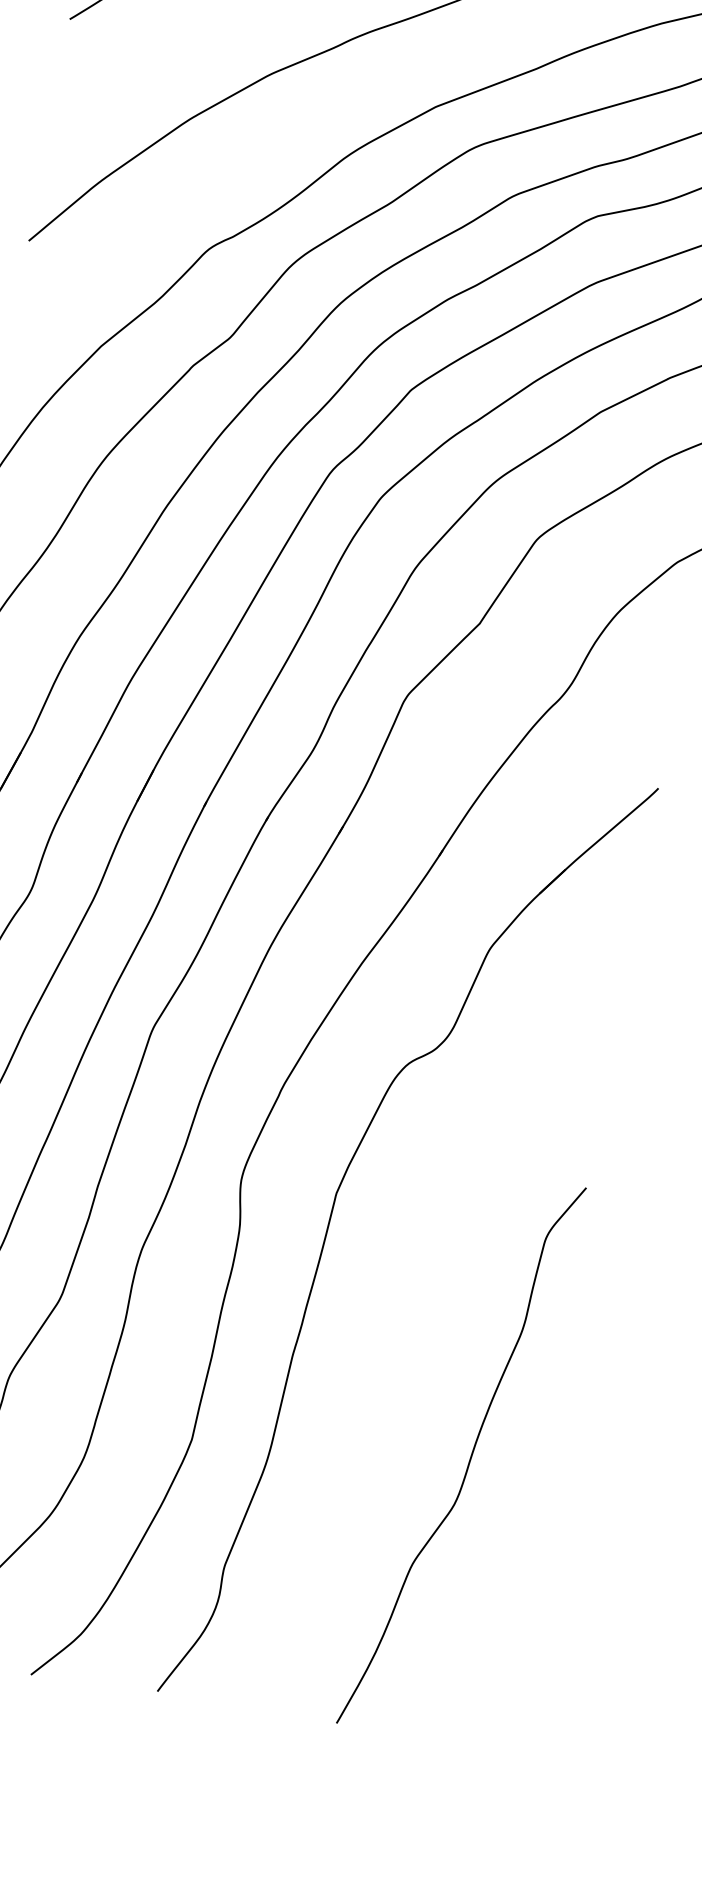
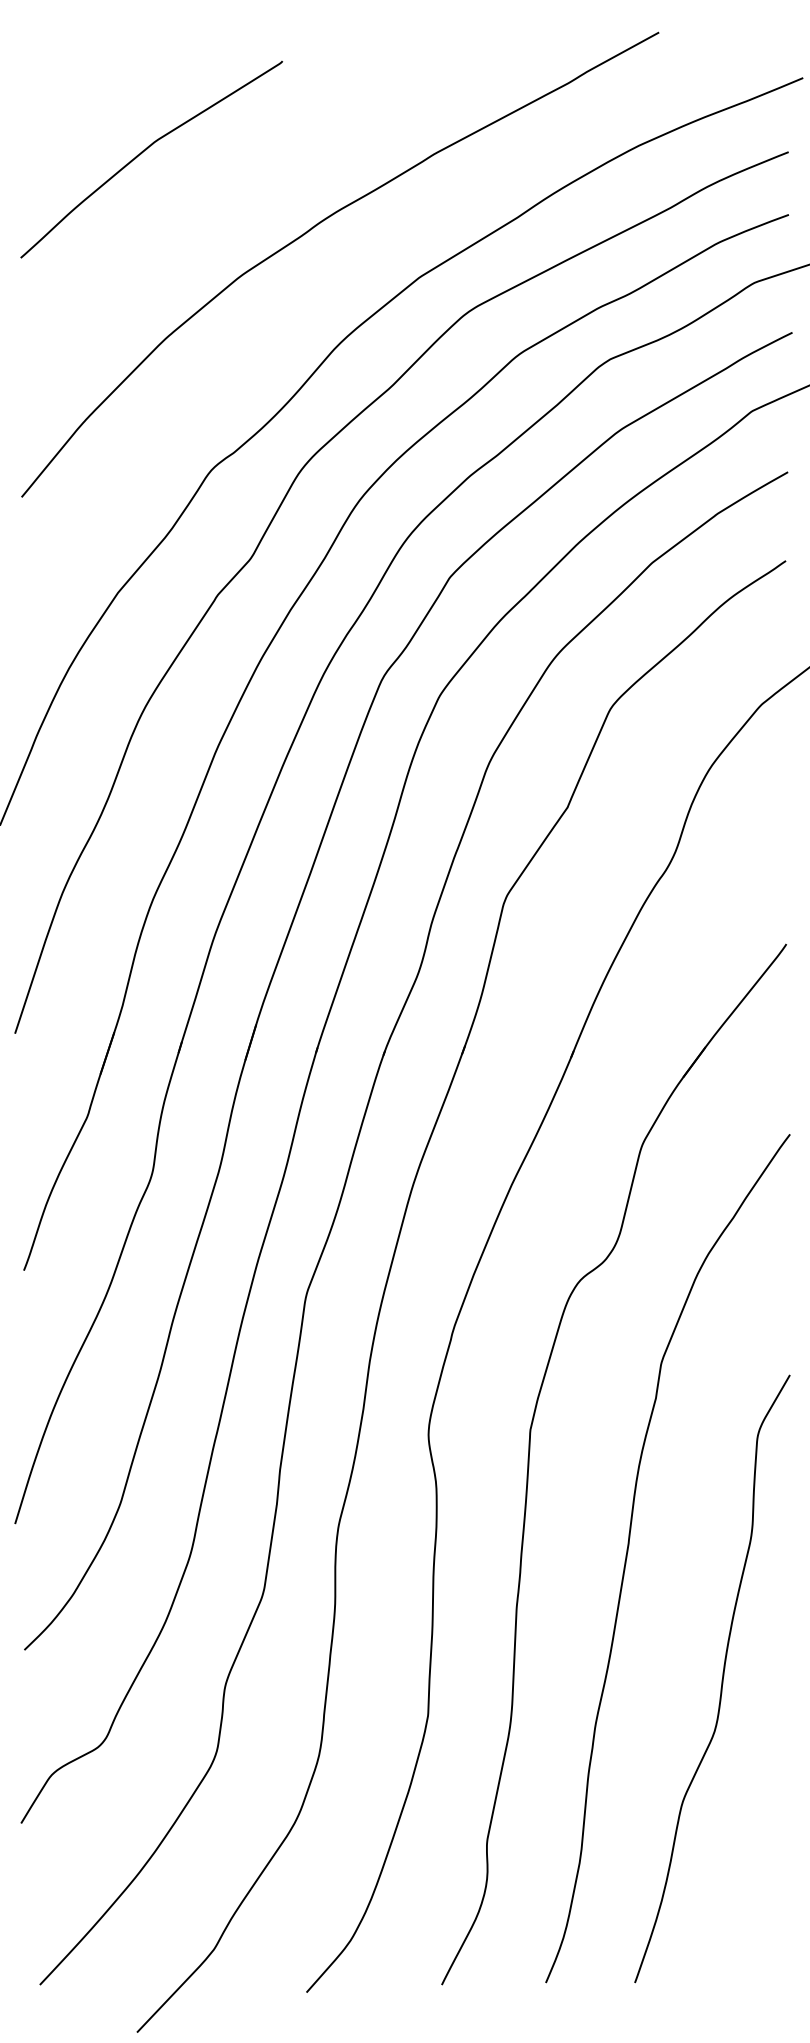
curve: (405, 1323) -> (628, 1552), added

